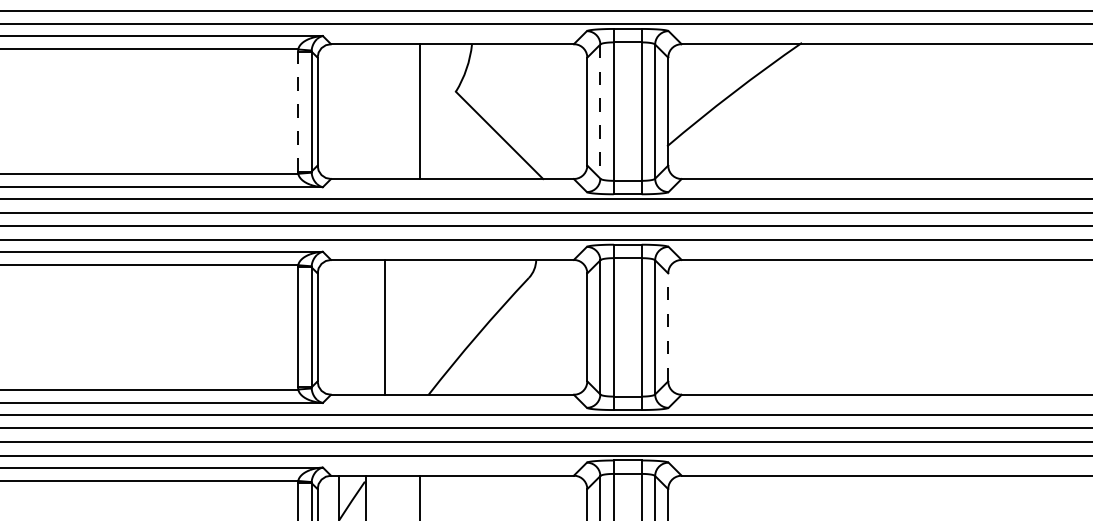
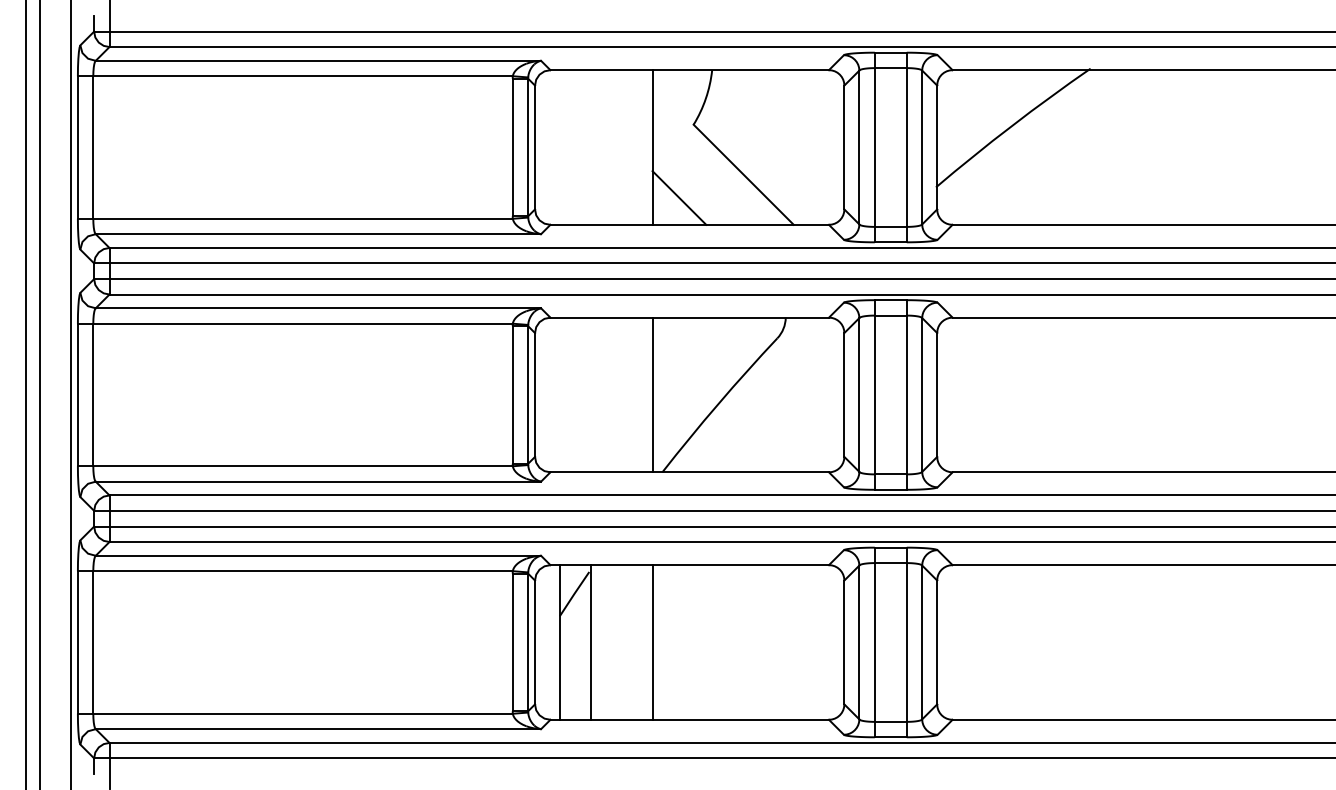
line: (297, 111) -> (512, 147), dashed -> solid
line: (600, 111) -> (859, 147), dashed -> solid
line: (443, 155) -> (679, 197), added
line: (385, 326) -> (652, 394), moved
line: (668, 326) -> (937, 394), dashed -> solid

